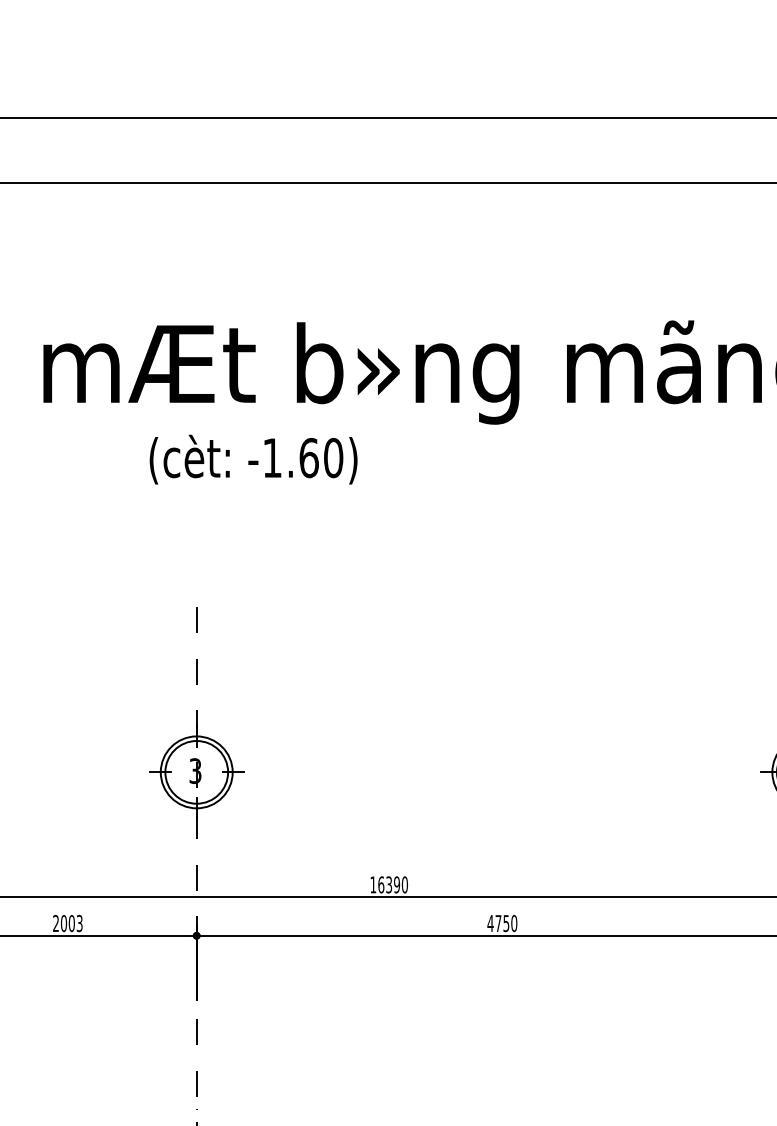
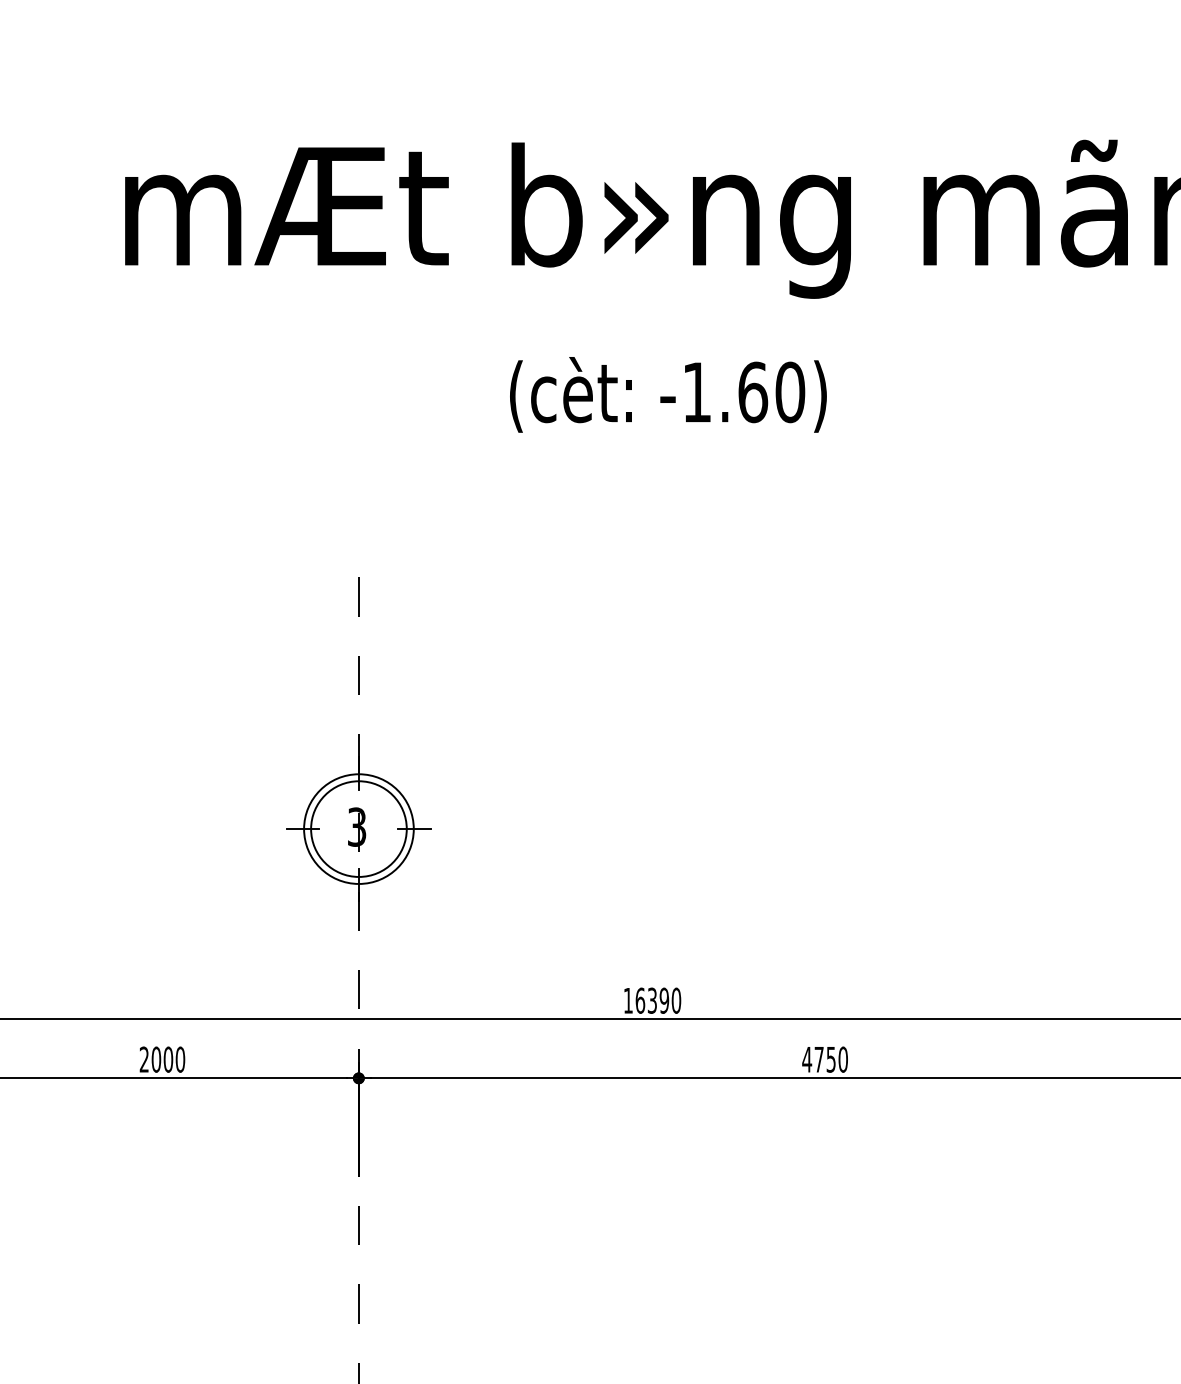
text: (253, 459) -> (668, 394), moved
text: (79, 923) -> (180, 1059), 2003 -> 2000

